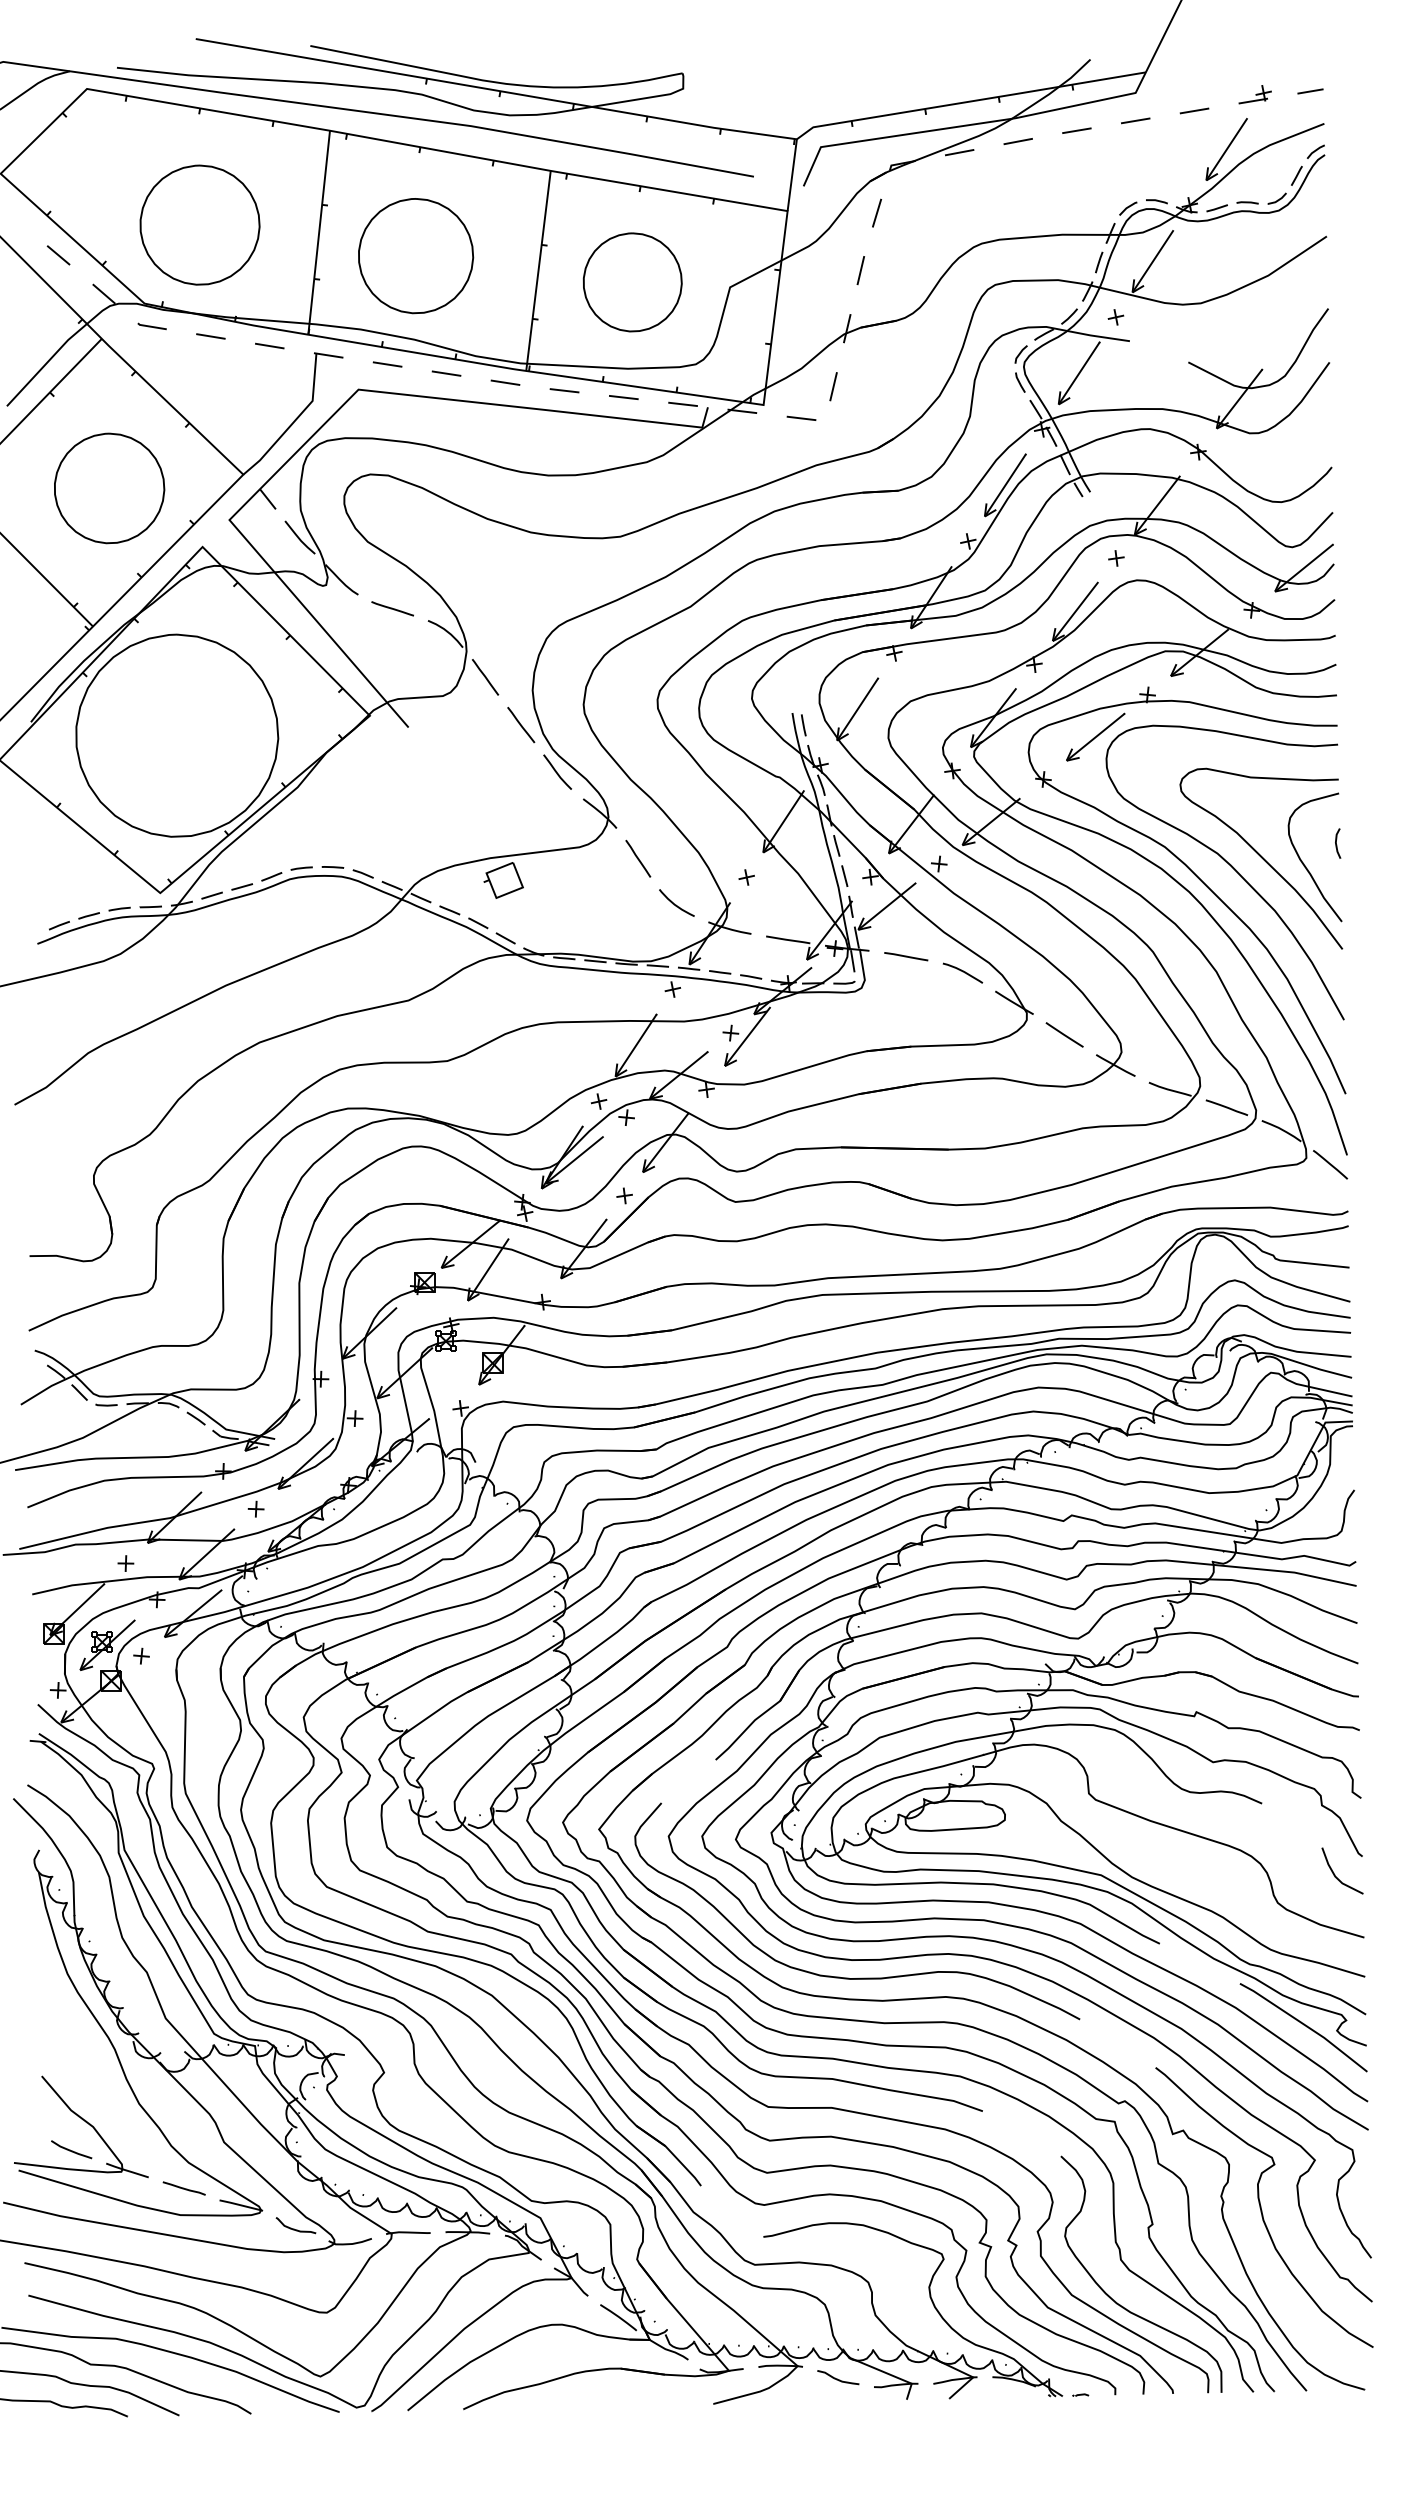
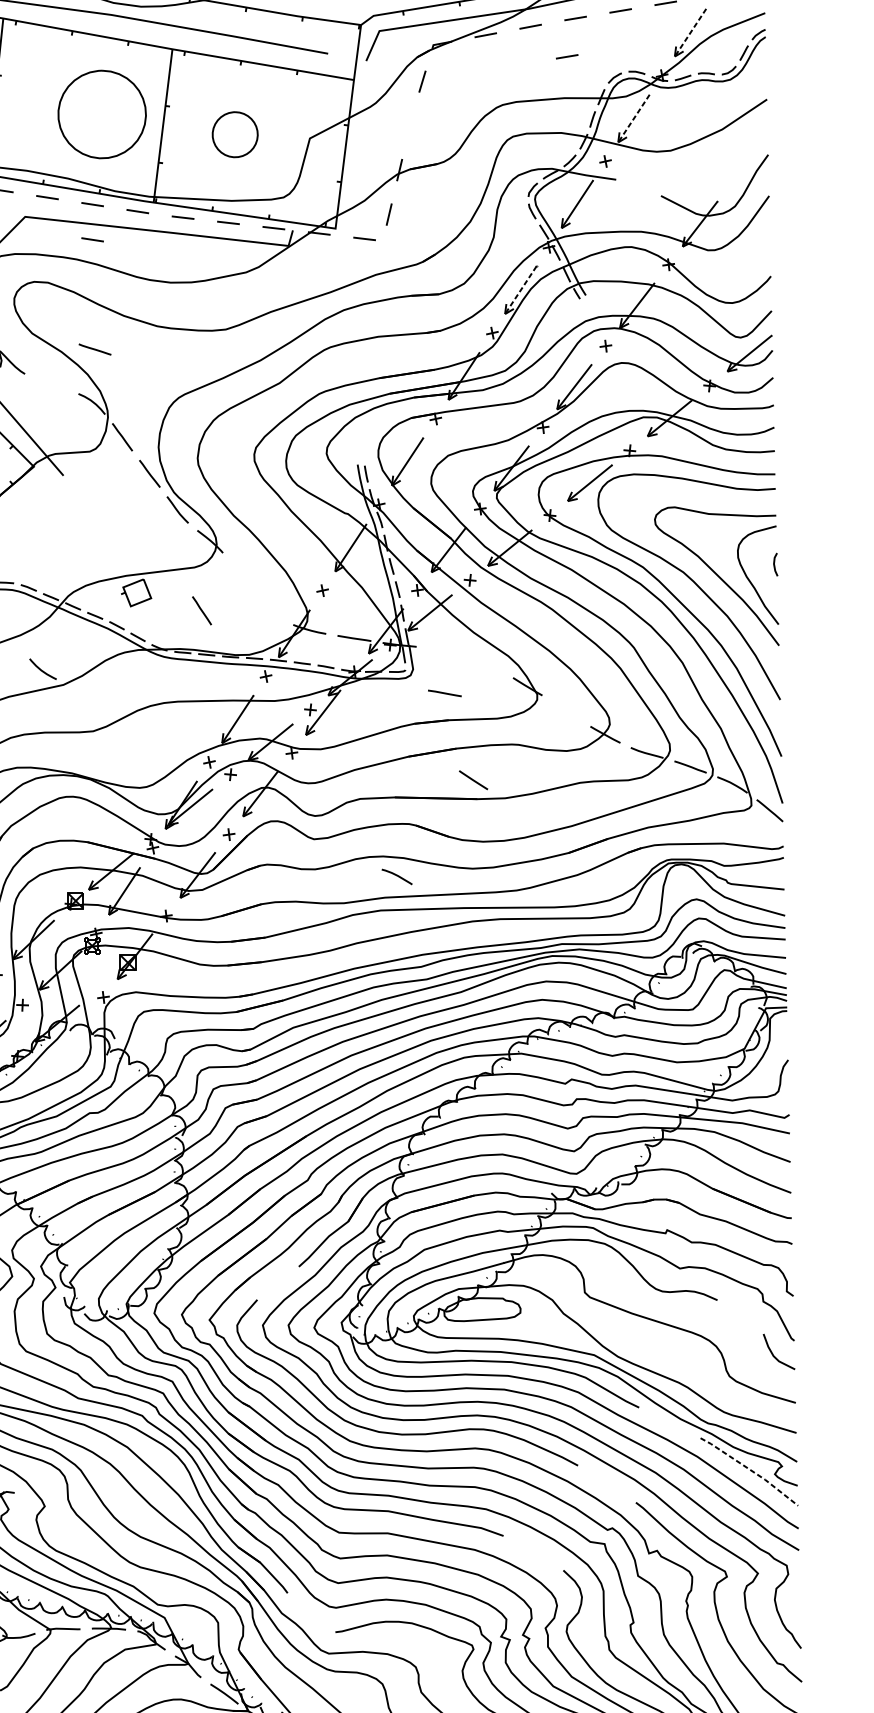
line: (1226, 149) -> (690, 32), solid -> dashed
line: (1065, 180) -> (566, 56), added
part: (416, 256) -> (102, 114), moved
line: (1152, 261) -> (633, 118), solid -> dashed
line: (860, 270) -> (409, 125), removed
part: (632, 282) -> (235, 134), size x0.6
line: (446, 419) -> (92, 239), added
line: (1005, 485) -> (520, 290), solid -> dashed
line: (392, 608) -> (94, 349), moved
line: (638, 858) -> (202, 610), moved
curve: (676, 904) -> (42, 670), moved
line: (906, 956) -> (445, 693), moved
curve: (962, 972) -> (396, 876), moved
line: (1064, 1034) -> (473, 779), moved
line: (1305, 2025) -> (750, 1470), solid -> dashed

